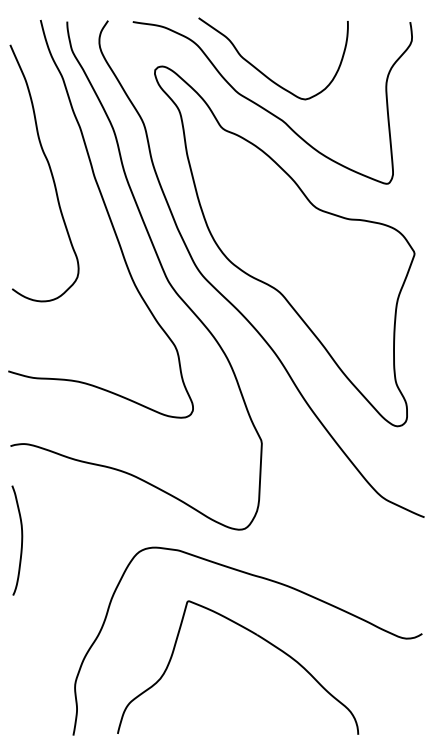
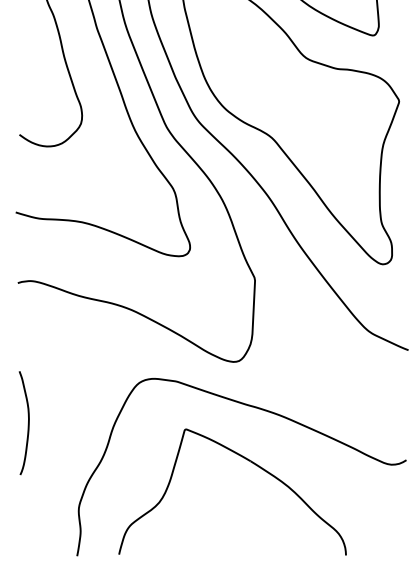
curve: (21, 540) -> (28, 423), moved

